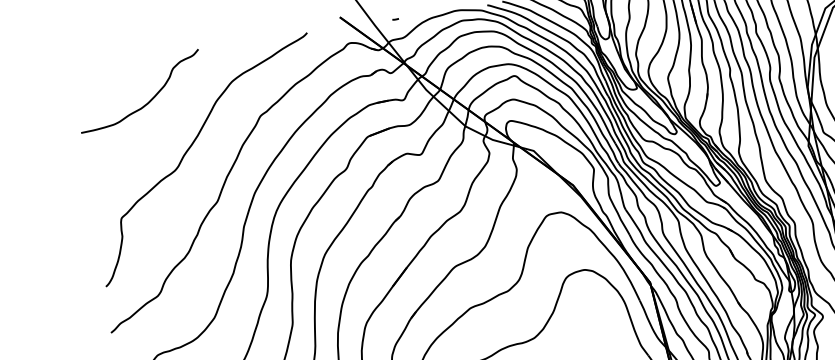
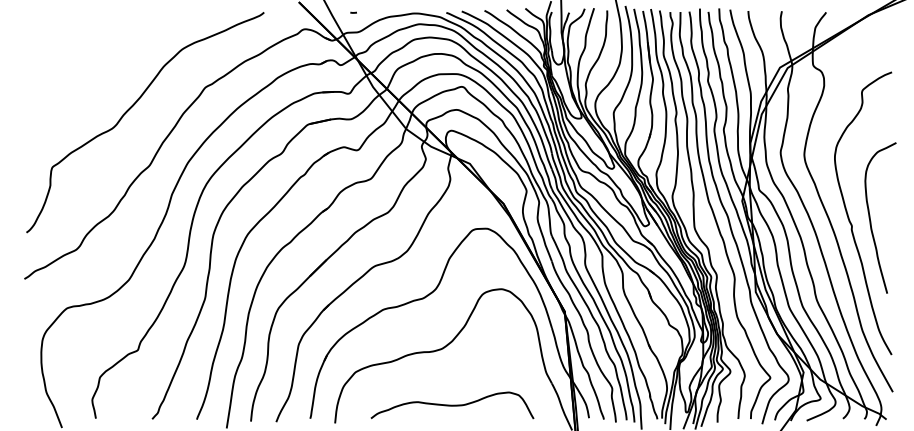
curve: (149, 99) -> (98, 54), removed

